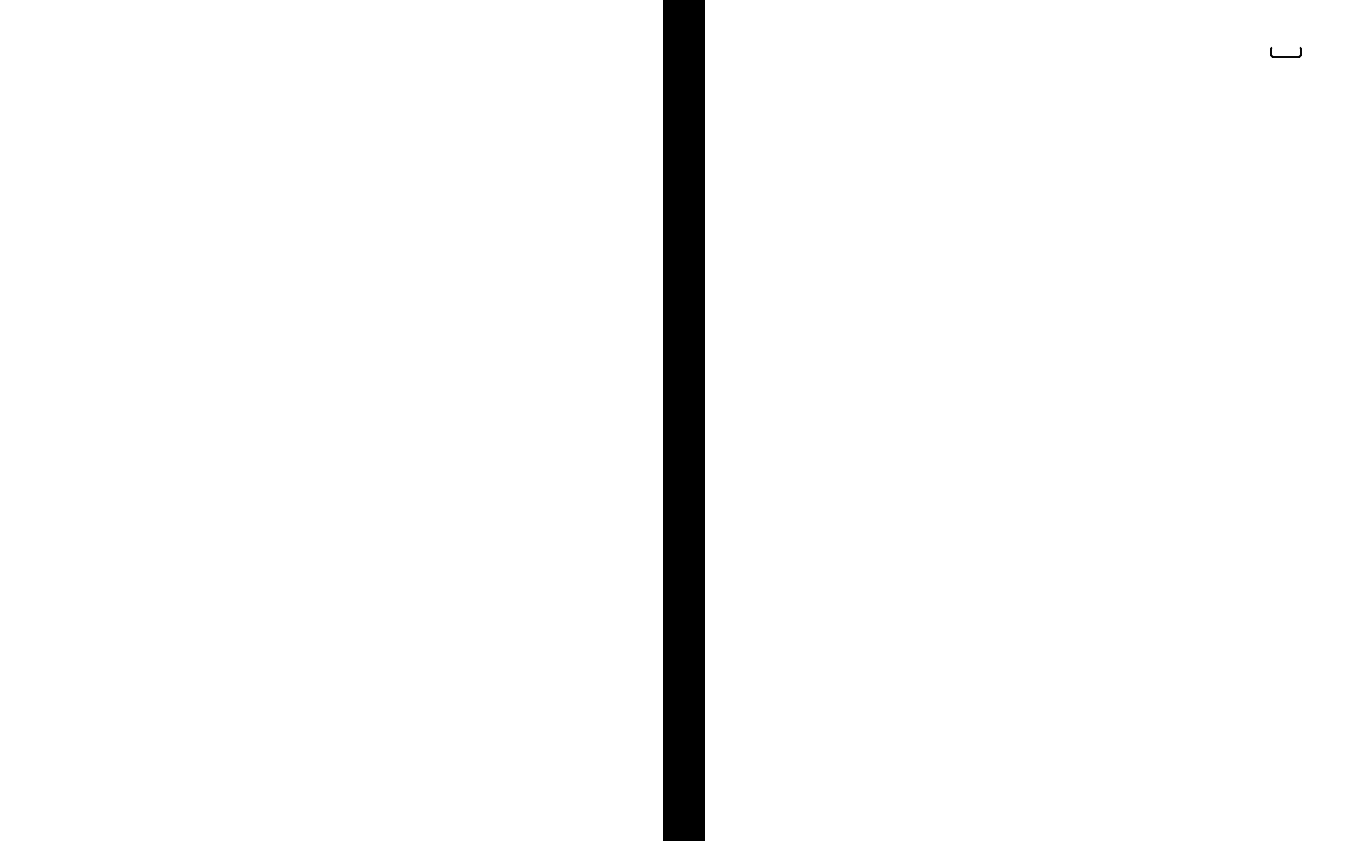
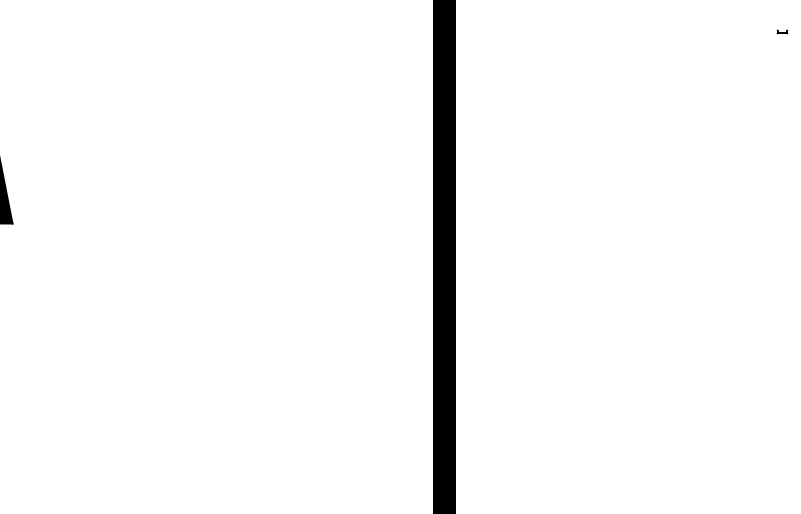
part: (1286, 51) -> (782, 31), size x0.6

